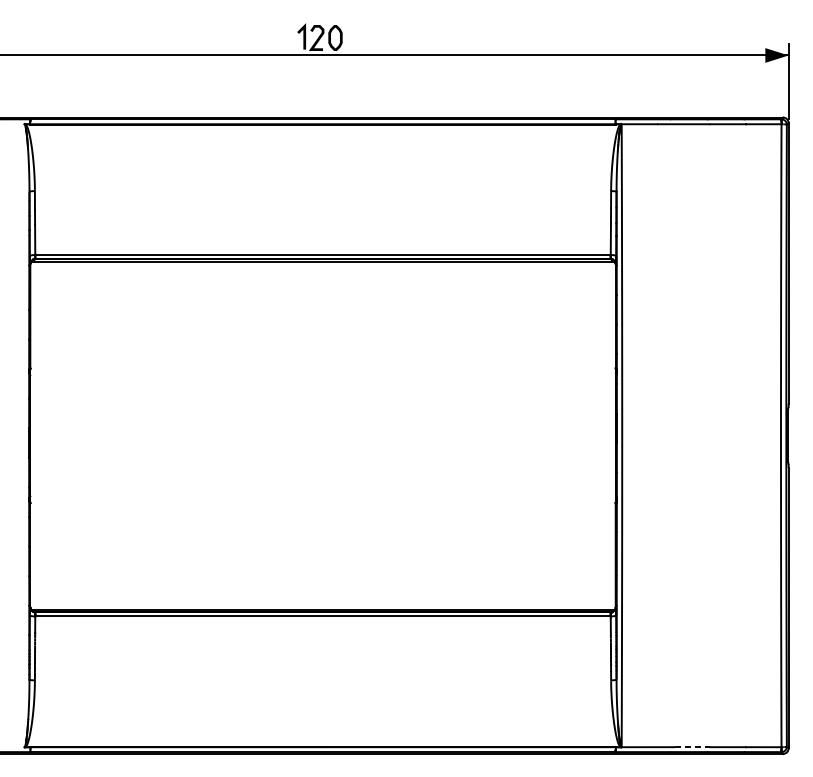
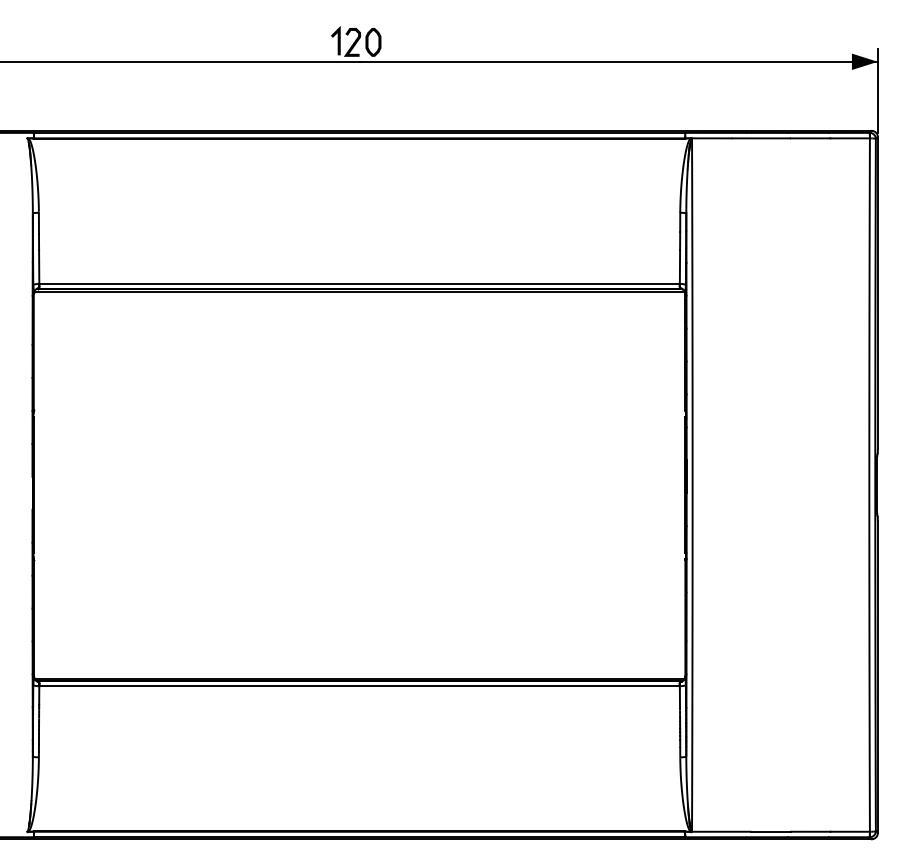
line: (693, 746) -> (771, 831), dashed -> solid

